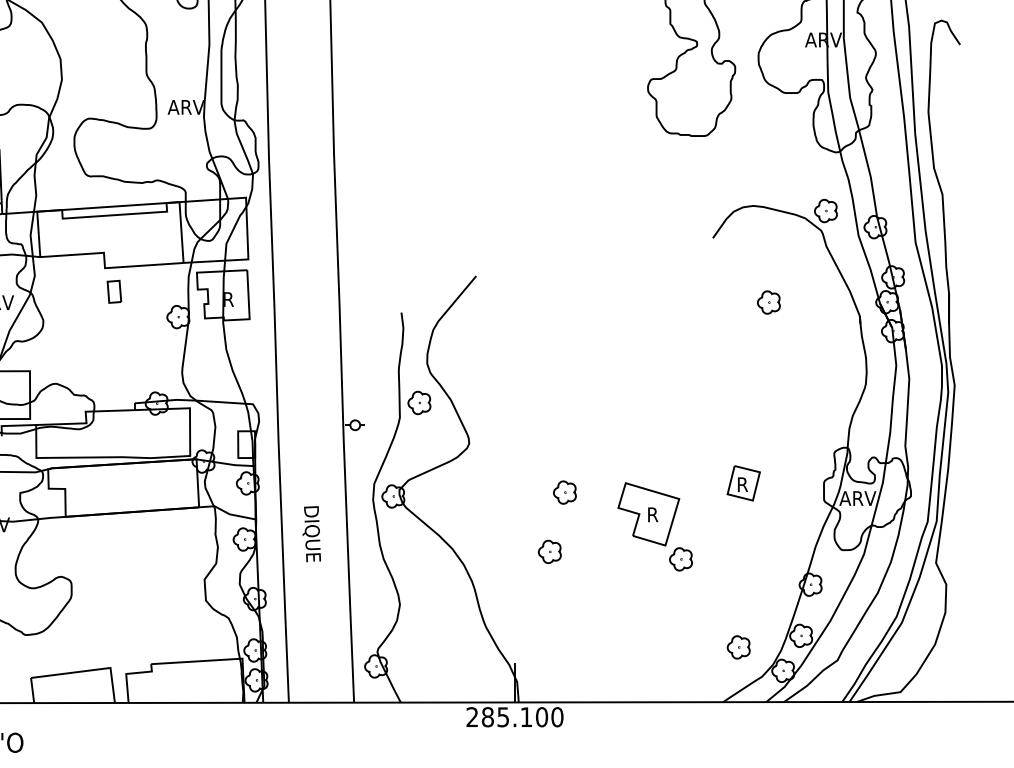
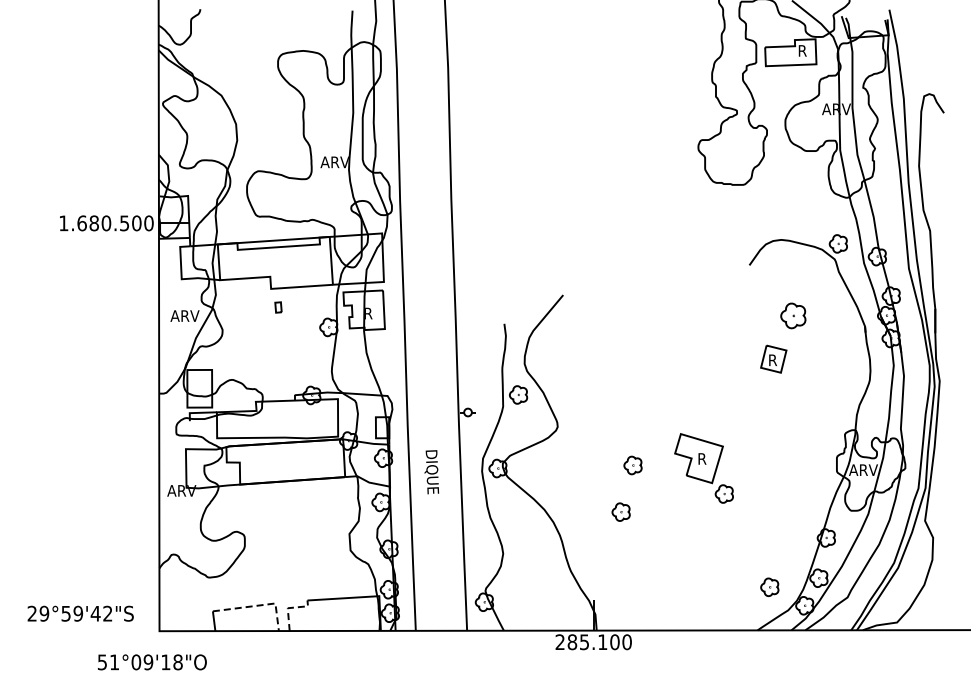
part: (114, 291) -> (278, 307), size x0.6
part: (768, 301) -> (793, 315), size x1.4
part: (743, 482) -> (773, 358), moved
part: (654, 526) -> (703, 468), moved
text: (311, 534) -> (431, 472), moved
line: (88, 670) -> (258, 605), solid -> dashed
line: (128, 674) -> (289, 608), solid -> dashed

